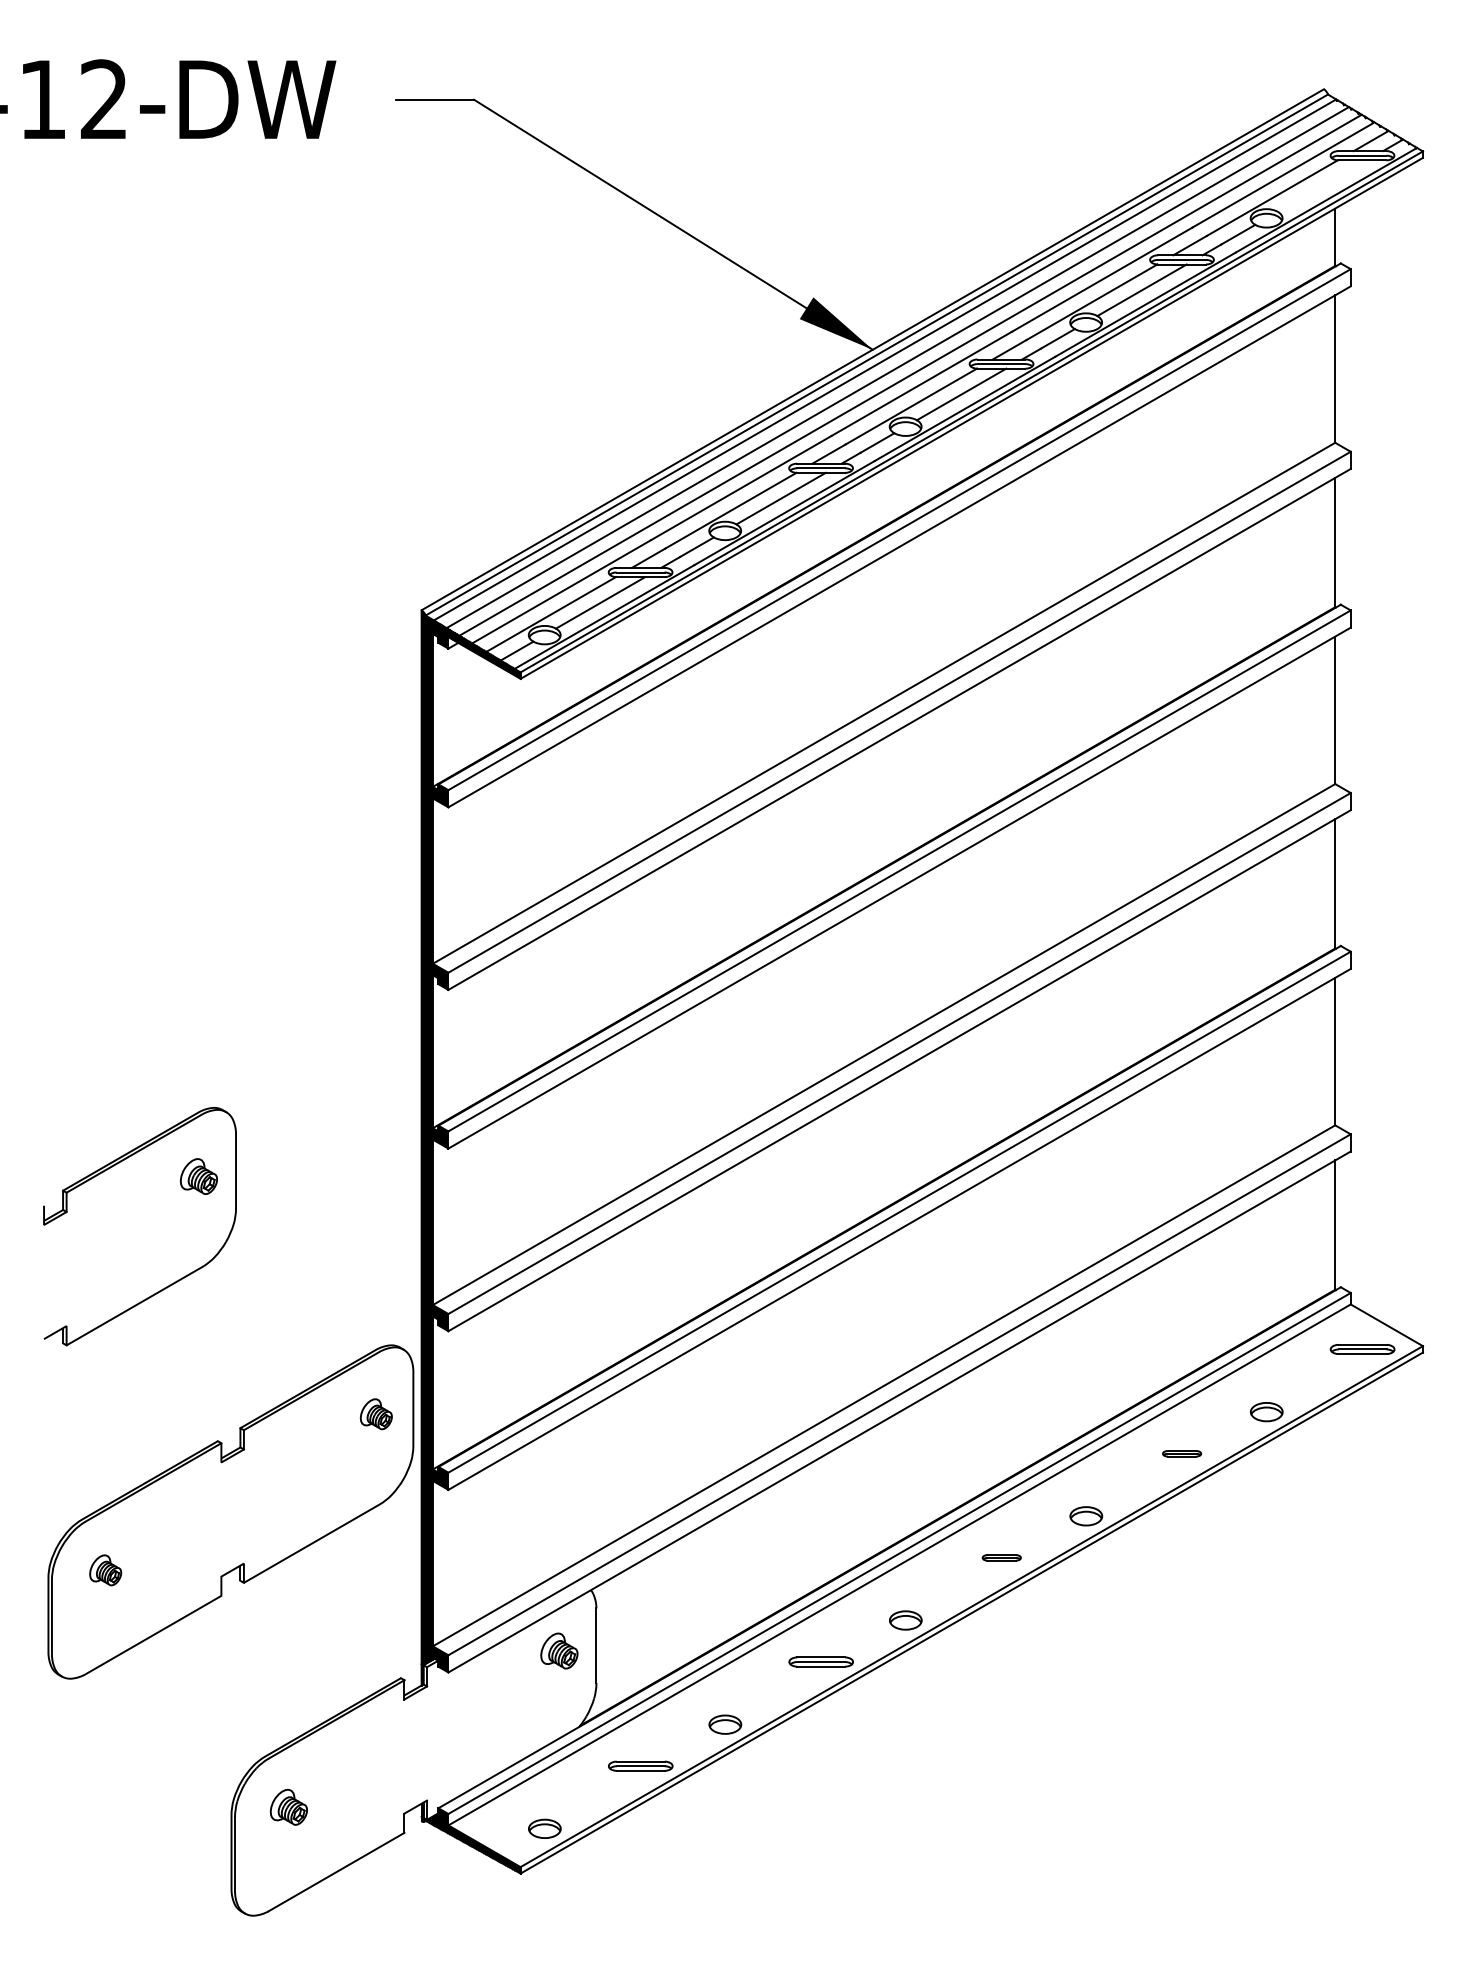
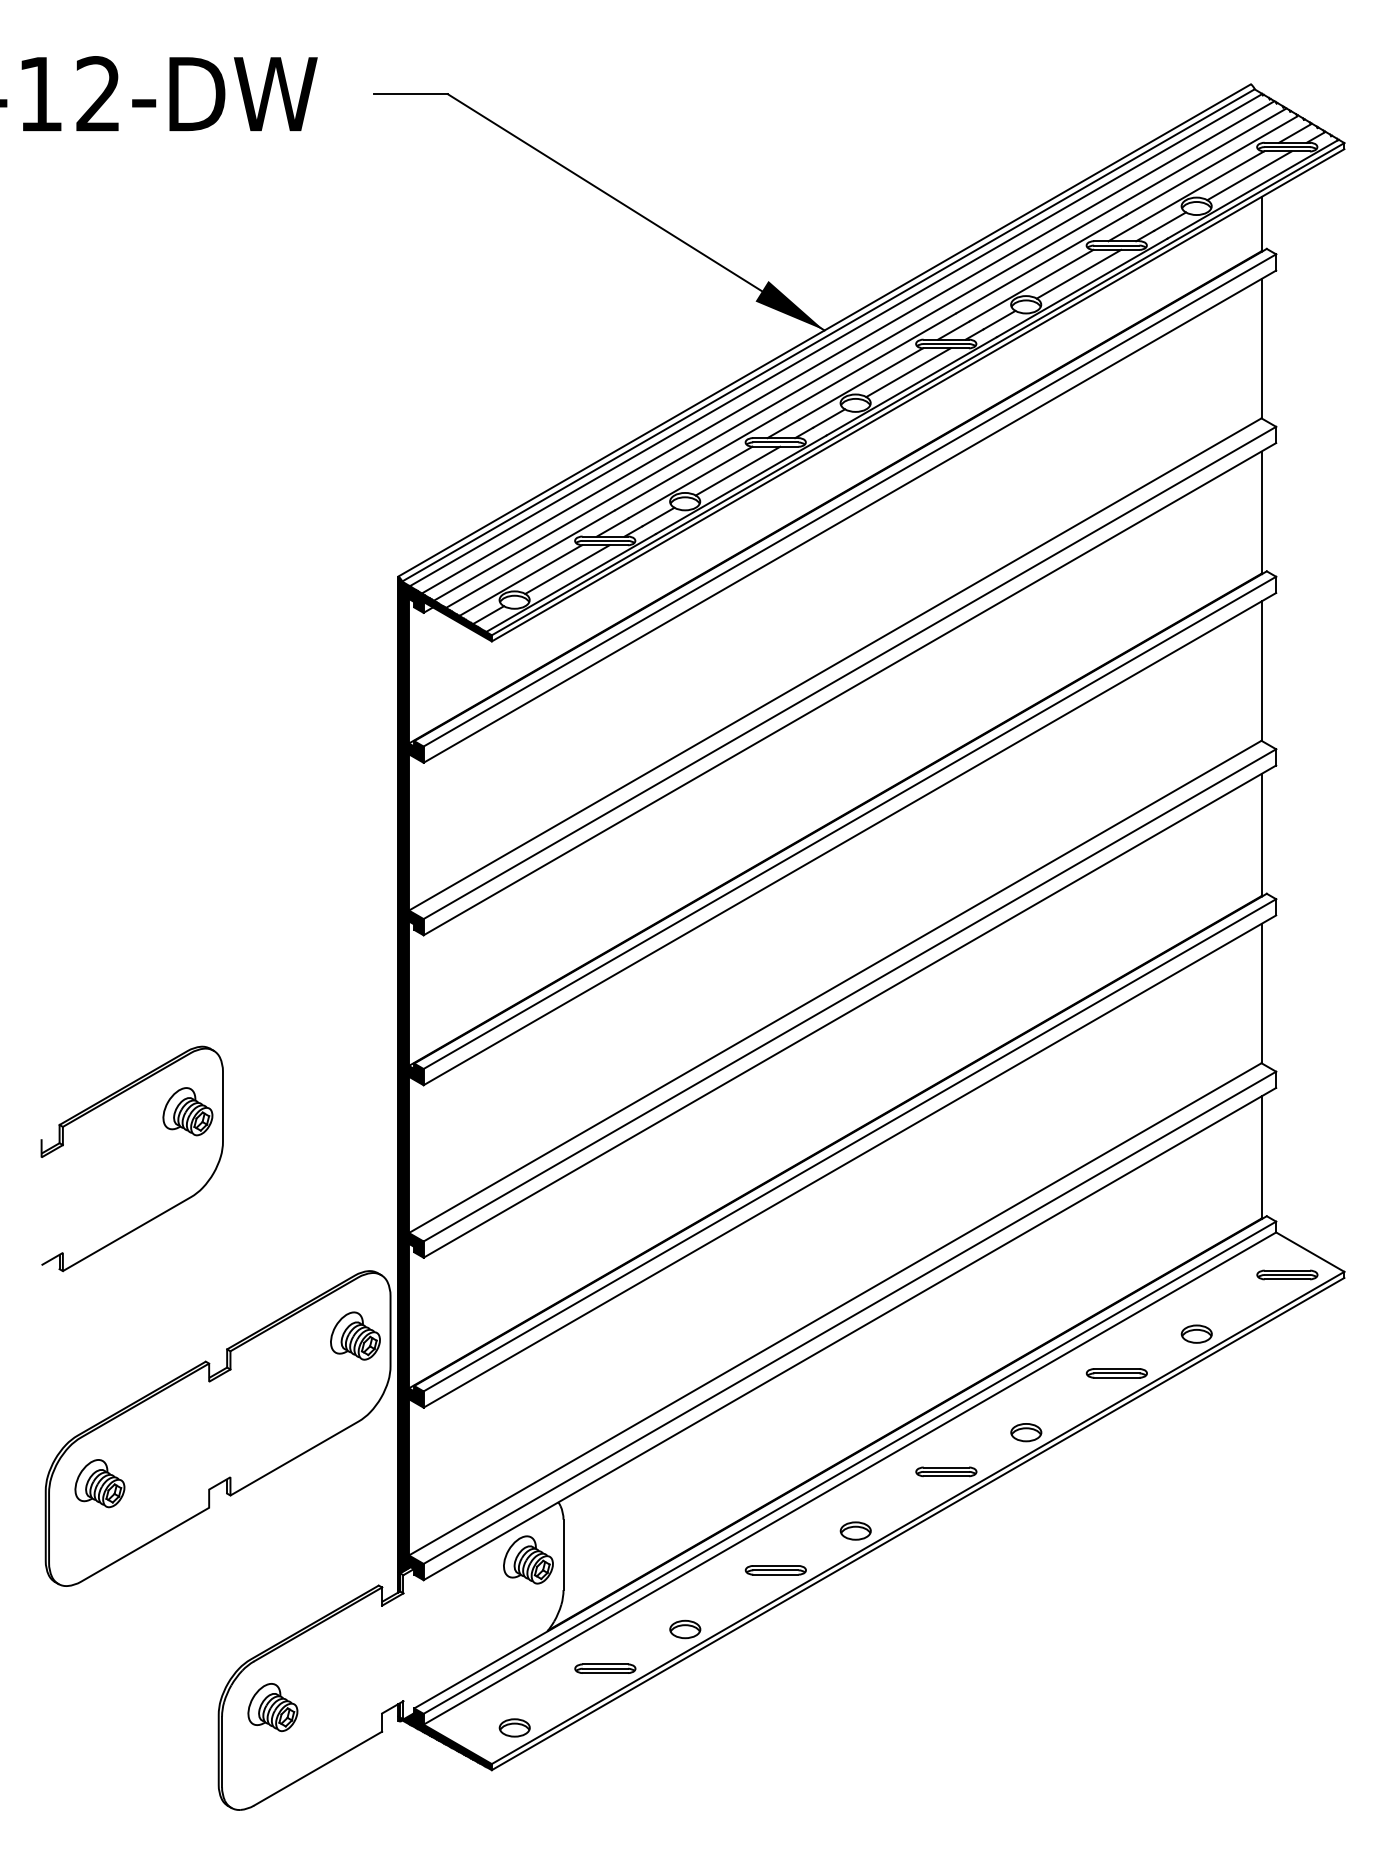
line: (1322, 185) -> (1249, 175), added
part: (198, 1176) -> (187, 1111), size x1.43
part: (376, 1414) -> (355, 1336), size x1.67
part: (1181, 1453) -> (1116, 1373), size x1.67
part: (1001, 1557) -> (946, 1471), size x1.67
part: (105, 1570) -> (99, 1483), size x1.67
part: (559, 1650) -> (528, 1559), size x1.43
part: (288, 1807) -> (272, 1707), size x1.43

